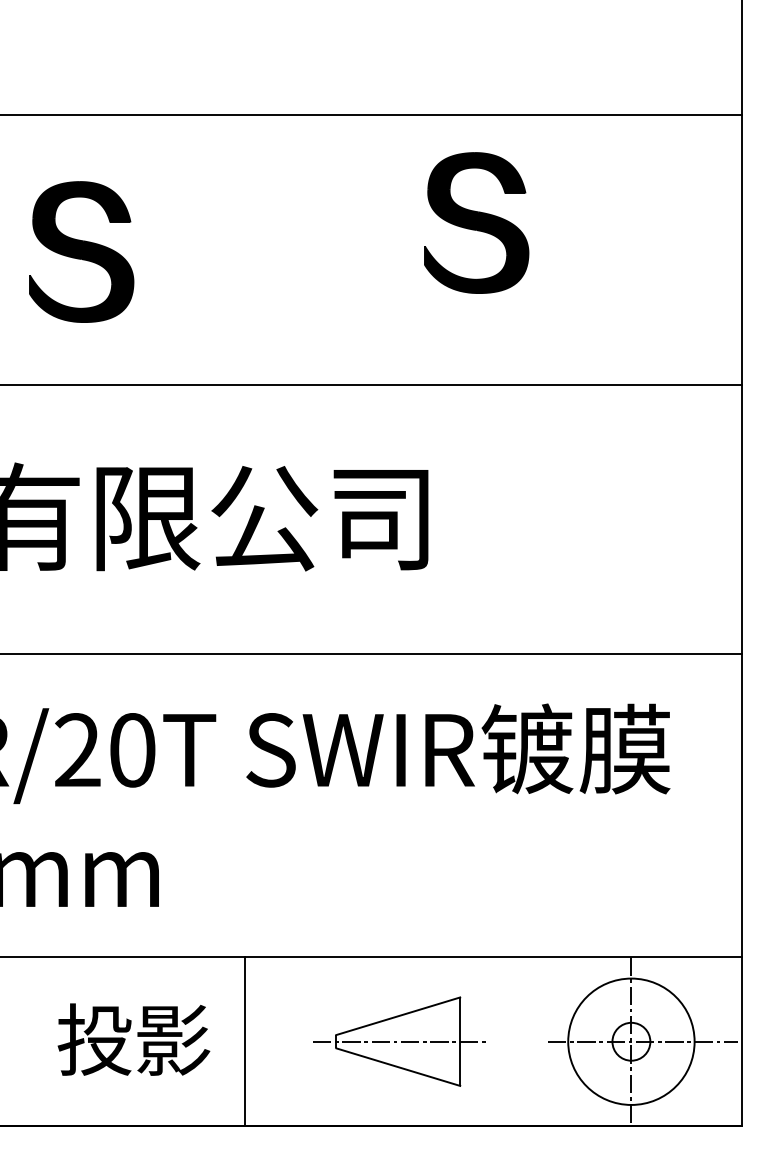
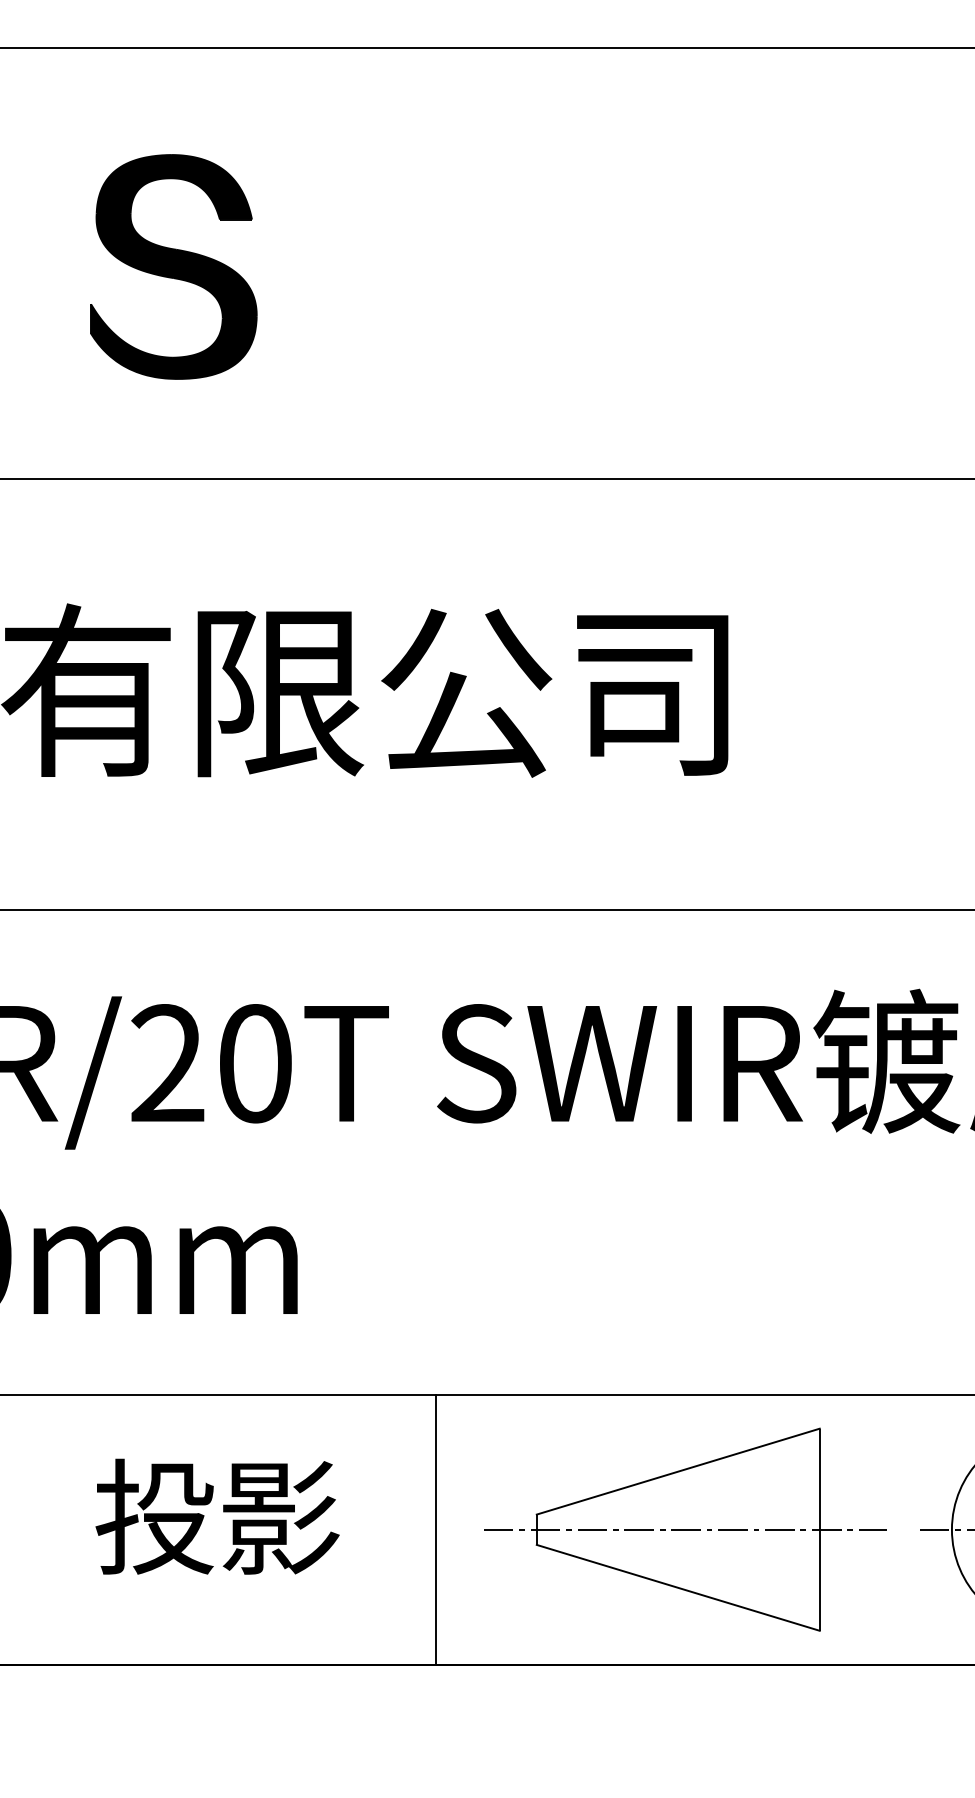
part: (476, 222) -> (805, 219), removed
text: (133, 1039) -> (216, 1516), moved
part: (400, 1041) -> (683, 1529), size x1.43

